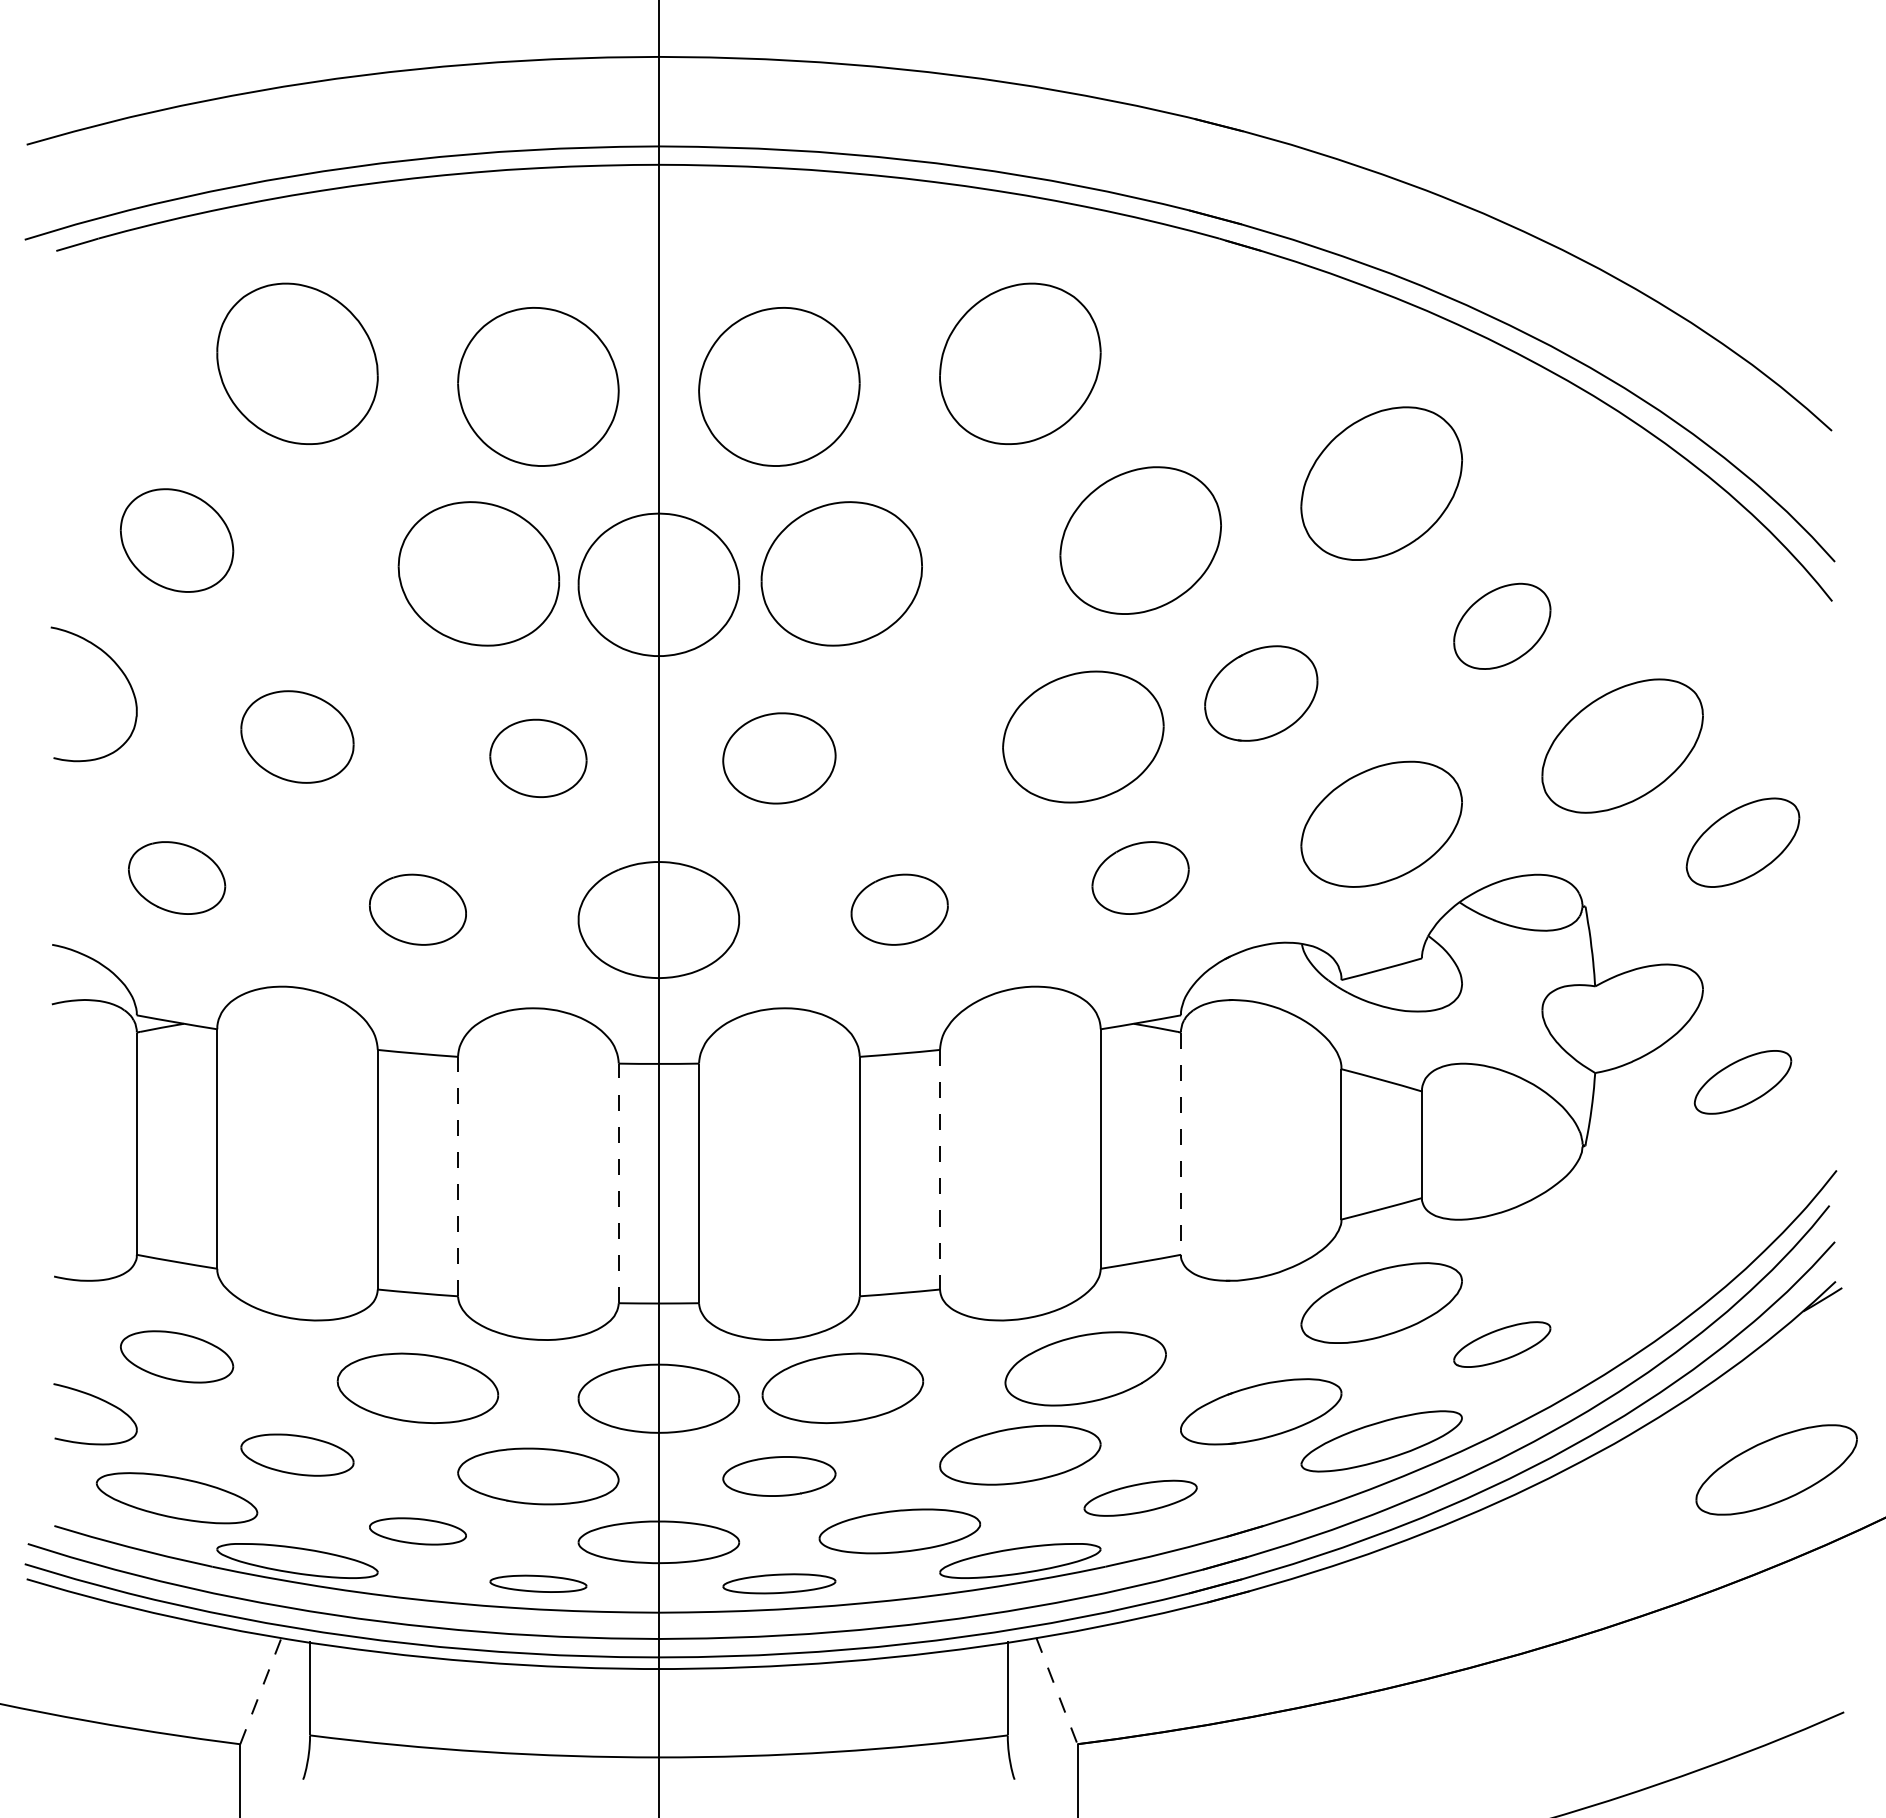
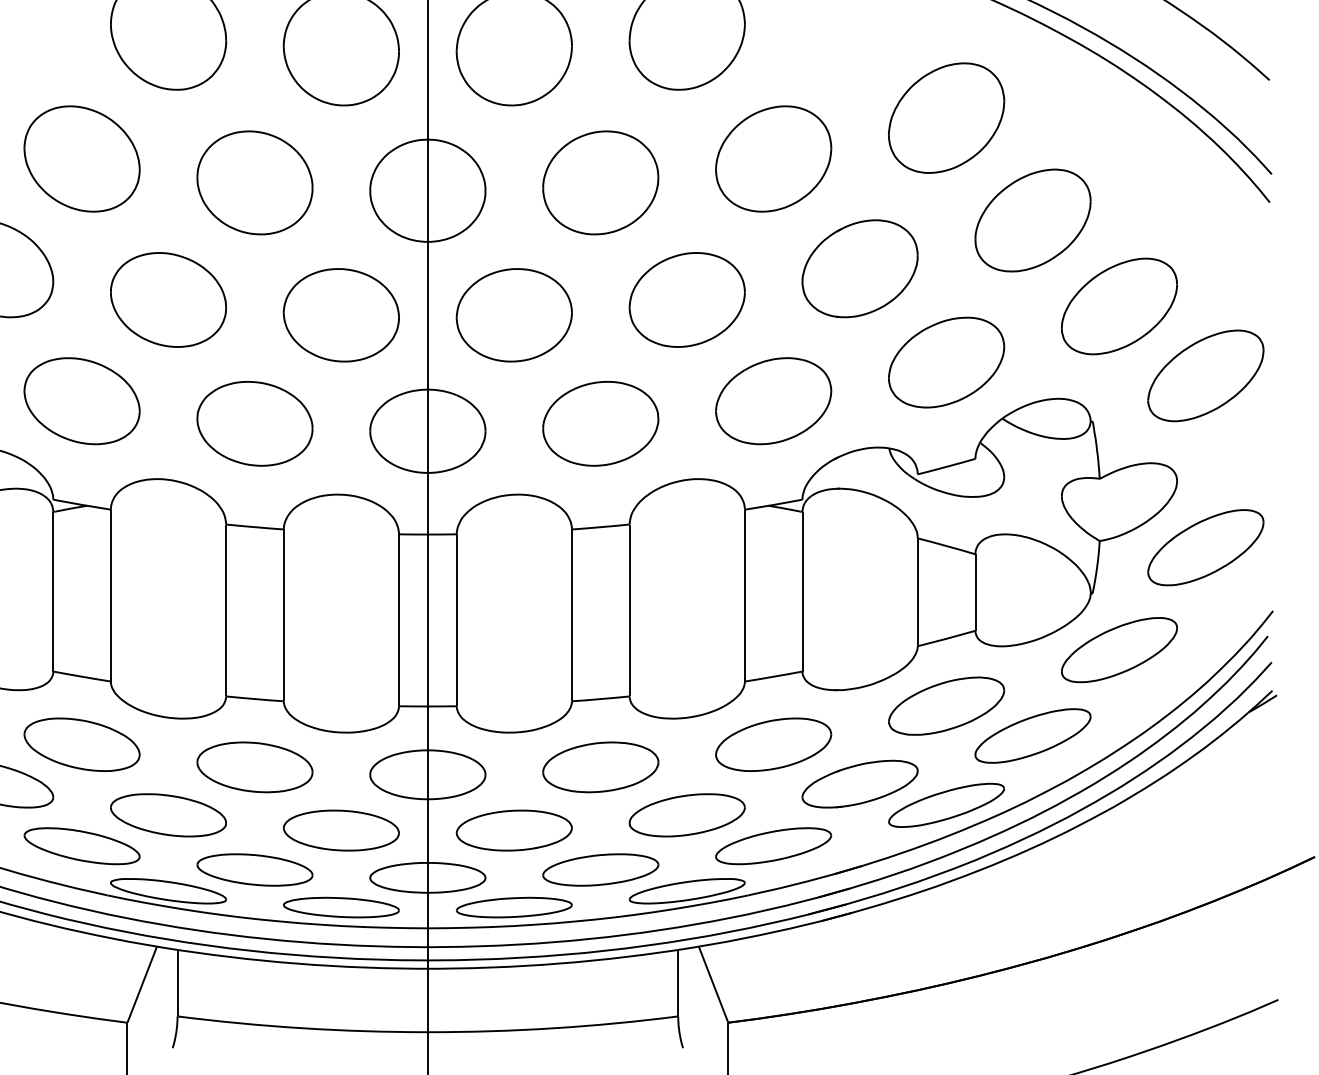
part: (176, 540) -> (81, 158), size x1.43
part: (478, 573) -> (254, 182), moved
part: (841, 573) -> (600, 182), moved
part: (1502, 626) -> (1033, 220), size x1.67
part: (1261, 693) -> (860, 268), size x1.43
part: (297, 736) -> (168, 299), size x1.43
part: (1083, 736) -> (687, 299), moved
part: (538, 758) -> (341, 315), size x1.67
part: (779, 758) -> (514, 315), size x1.43
part: (1742, 842) -> (1205, 375), size x1.43
part: (176, 877) -> (81, 400), size x1.67
part: (1140, 877) -> (773, 400), size x1.67
part: (417, 909) -> (254, 423), size x1.67
part: (899, 909) -> (600, 423), size x1.67
part: (1742, 1082) -> (1205, 547), size x1.67
line: (1181, 1144) -> (802, 592), dashed -> solid
line: (940, 1169) -> (629, 610), dashed -> solid
line: (458, 1176) -> (284, 615), dashed -> solid
line: (618, 1183) -> (398, 620), dashed -> solid
part: (1502, 1344) -> (1033, 735), size x1.67
part: (176, 1356) -> (81, 744), size x1.43
part: (1085, 1368) -> (773, 744), moved
part: (842, 1388) -> (600, 767), moved
part: (297, 1454) -> (168, 814), size x1.43
part: (1776, 1469) -> (1119, 649), moved
part: (779, 1476) -> (514, 830), size x1.43
part: (1140, 1498) -> (773, 846), size x1.43
part: (417, 1531) -> (254, 870), size x1.67
part: (538, 1583) -> (341, 907), size x1.67
part: (779, 1583) -> (514, 907), size x1.43
line: (261, 1690) -> (142, 984), dashed -> solid
line: (1057, 1691) -> (713, 984), dashed -> solid

